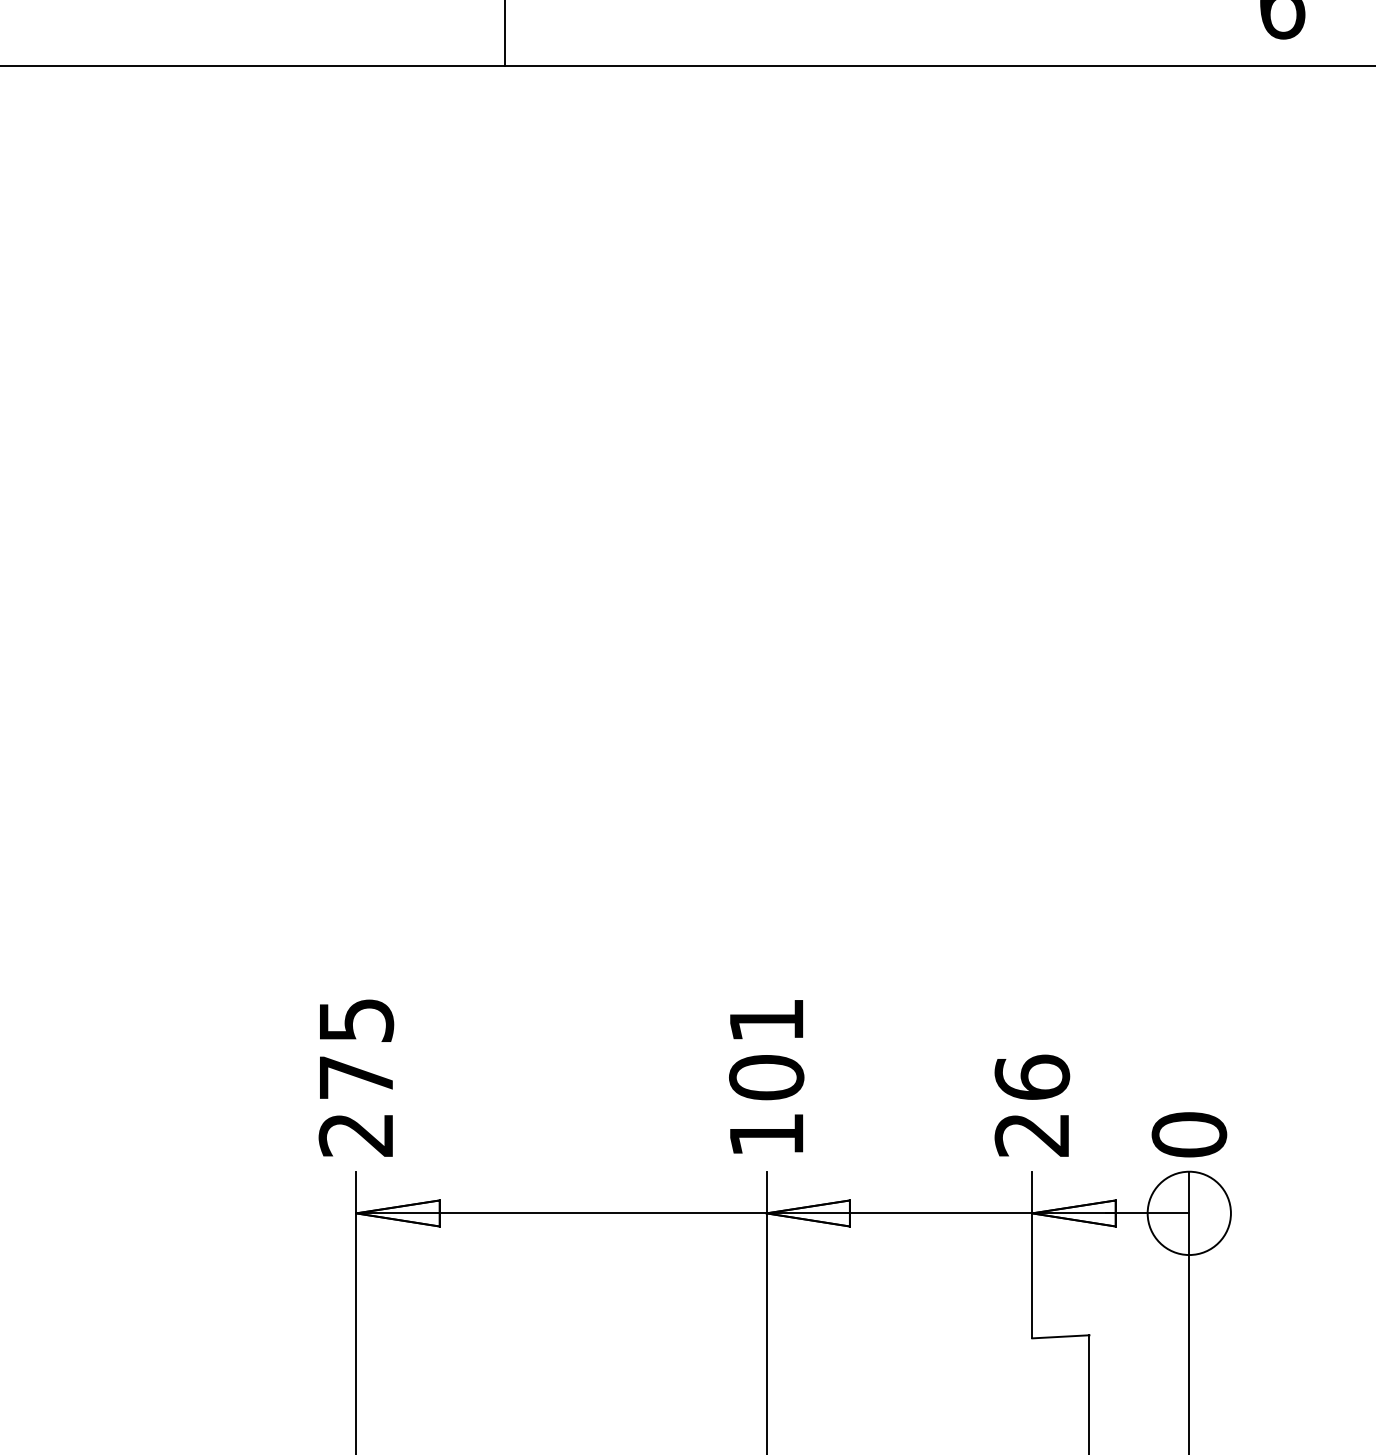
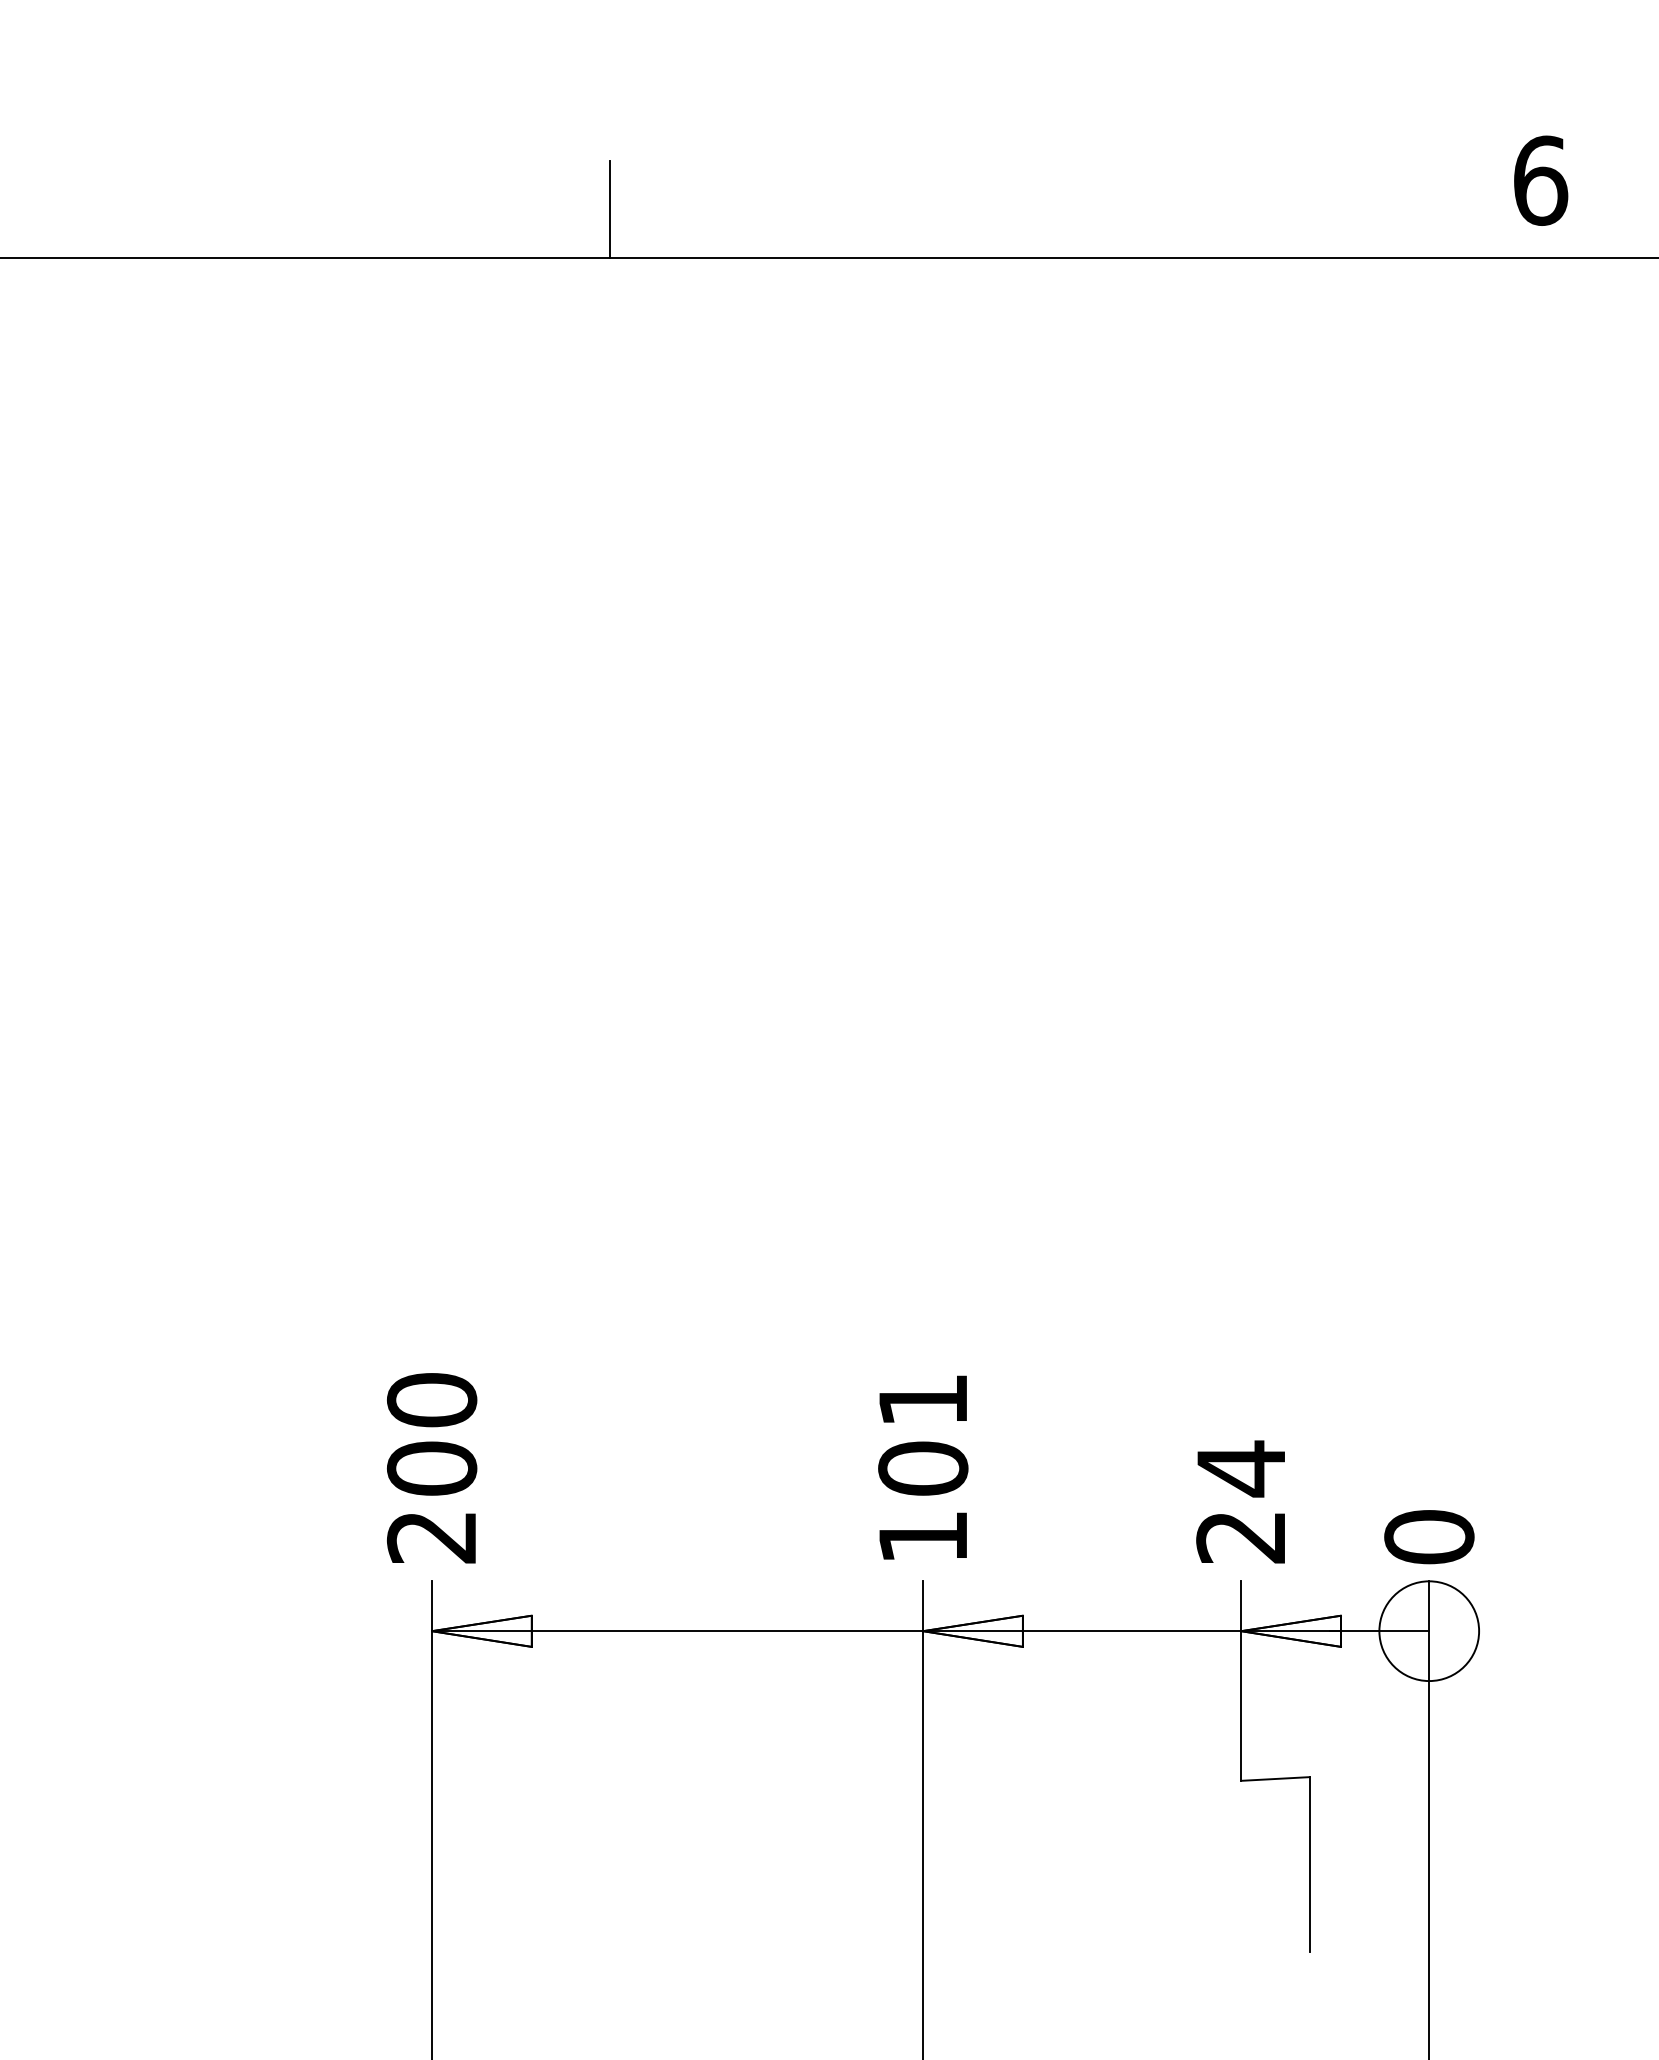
text: (355, 1049) -> (431, 1434), 275 -> 200
text: (1032, 1077) -> (1241, 1468), 26 -> 24

